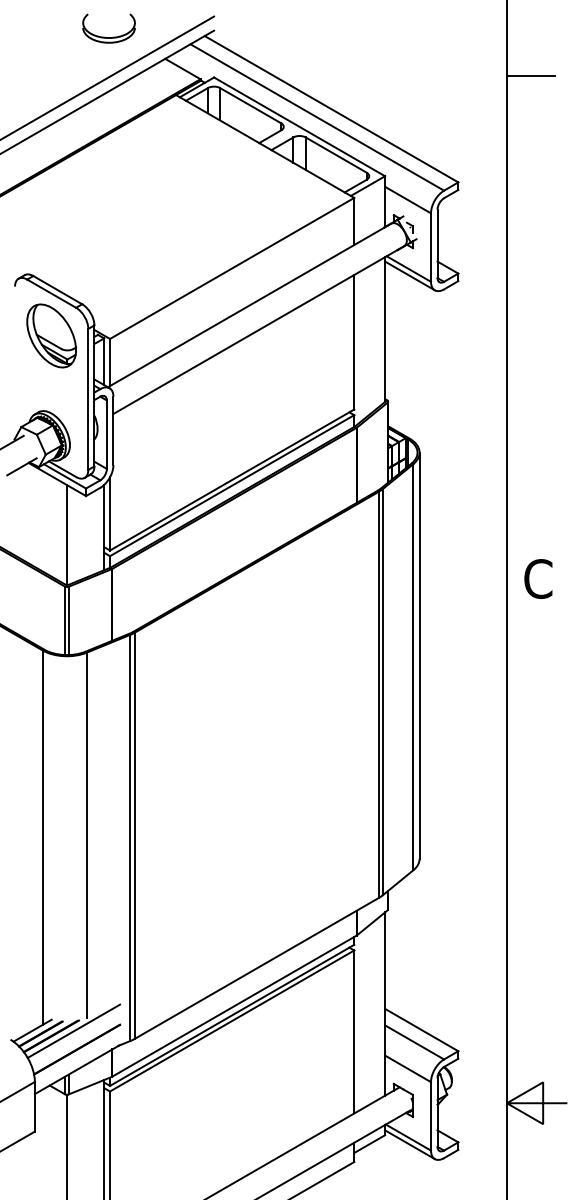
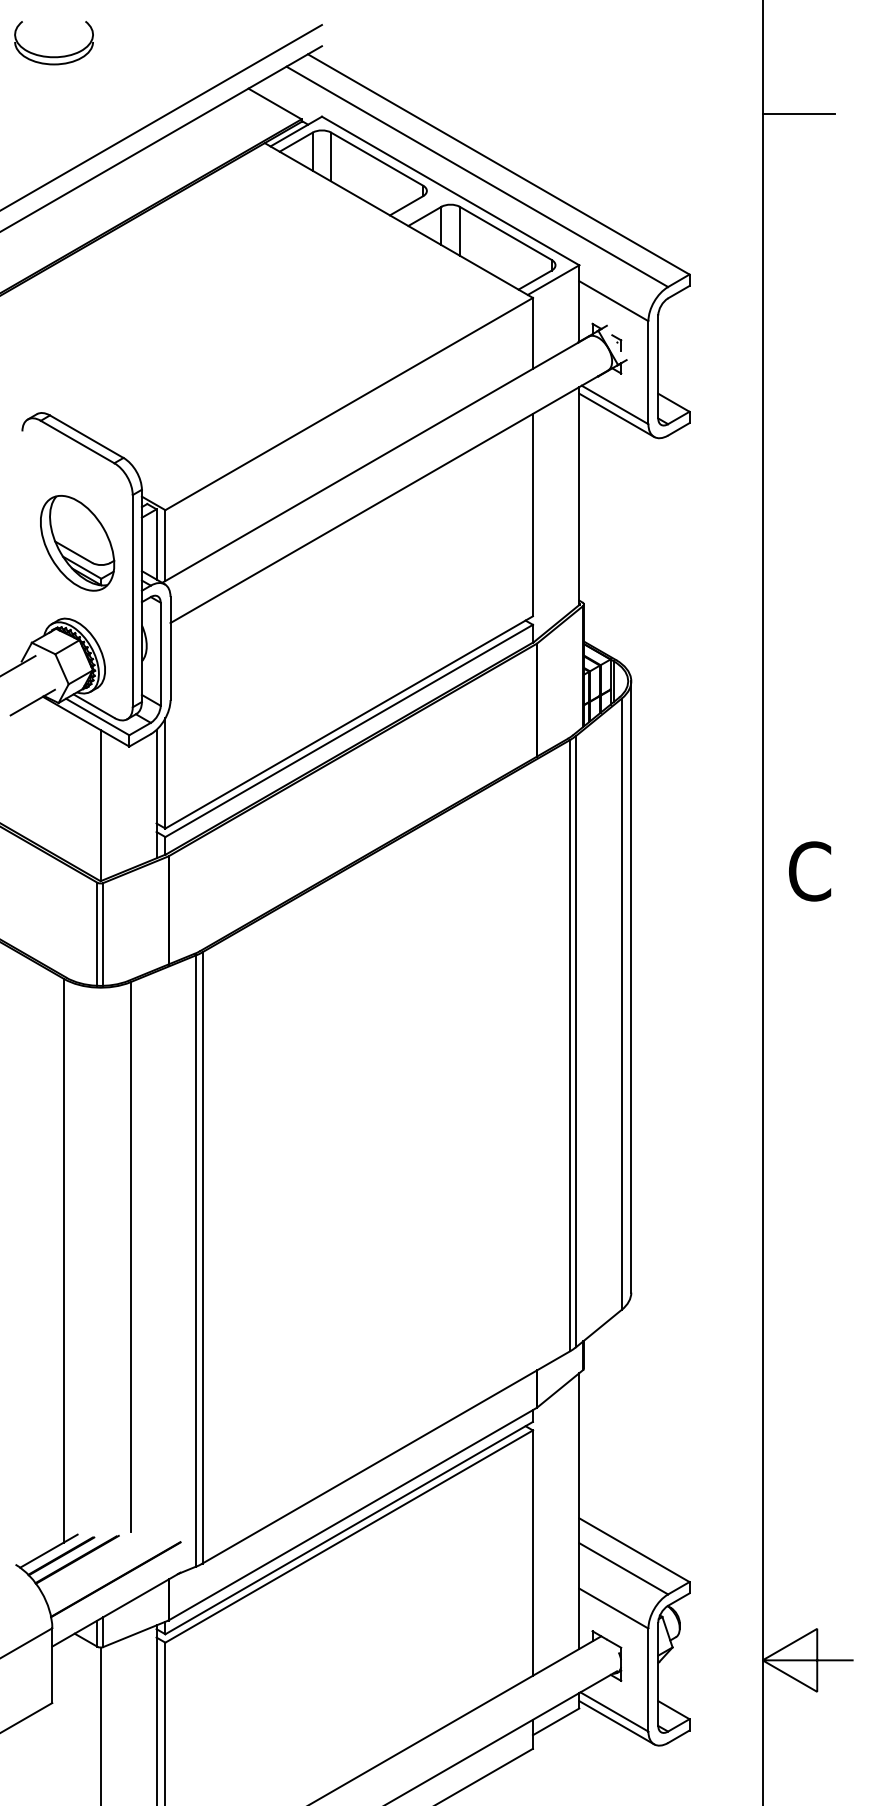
part: (104, 36) -> (47, 54), moved
part: (51, 335) -> (77, 542), moved
line: (73, 1030) -> (110, 1550), removed

